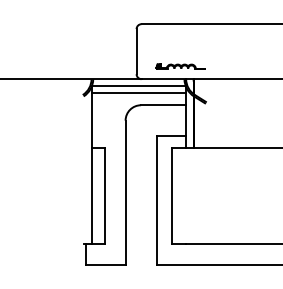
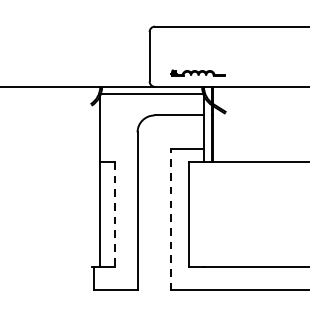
line: (138, 93) -> (151, 102), removed
line: (105, 196) -> (115, 215), solid -> dashed
line: (156, 199) -> (171, 218), solid -> dashed

